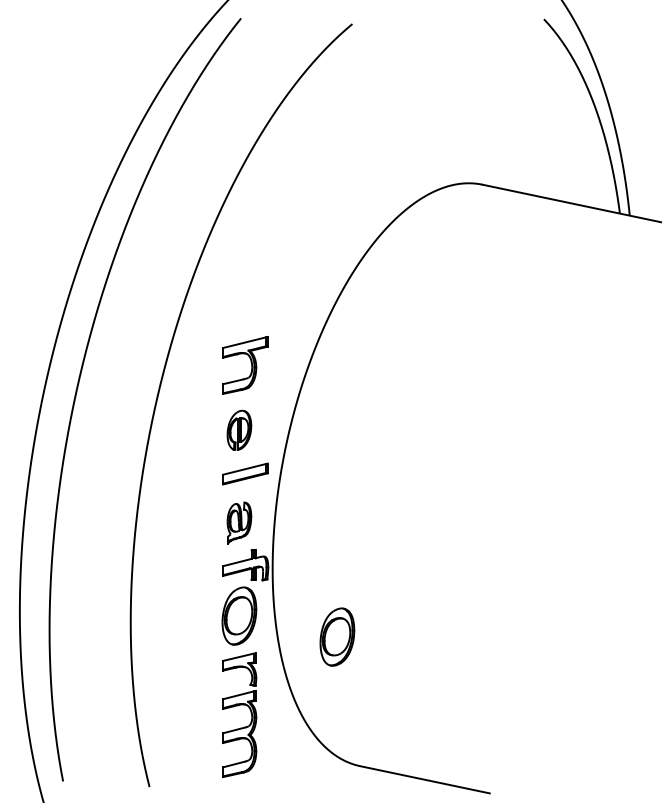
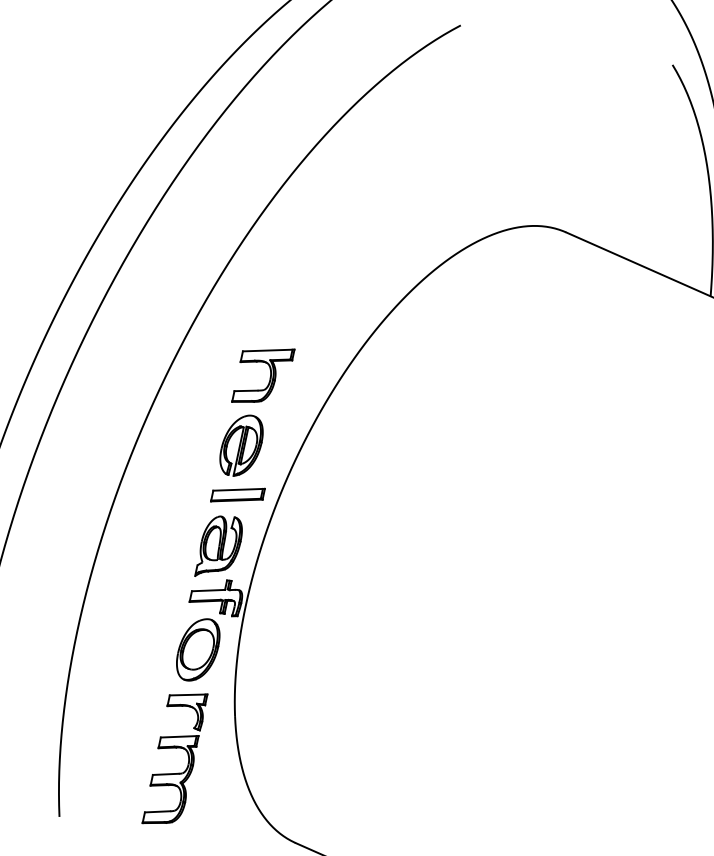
part: (239, 430) -> (241, 445), size x1.43
part: (239, 522) -> (220, 547), size x1.43
part: (337, 636) -> (301, 695), removed

